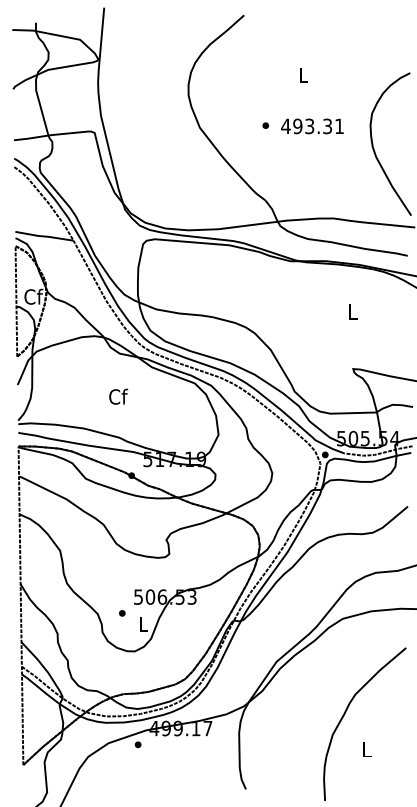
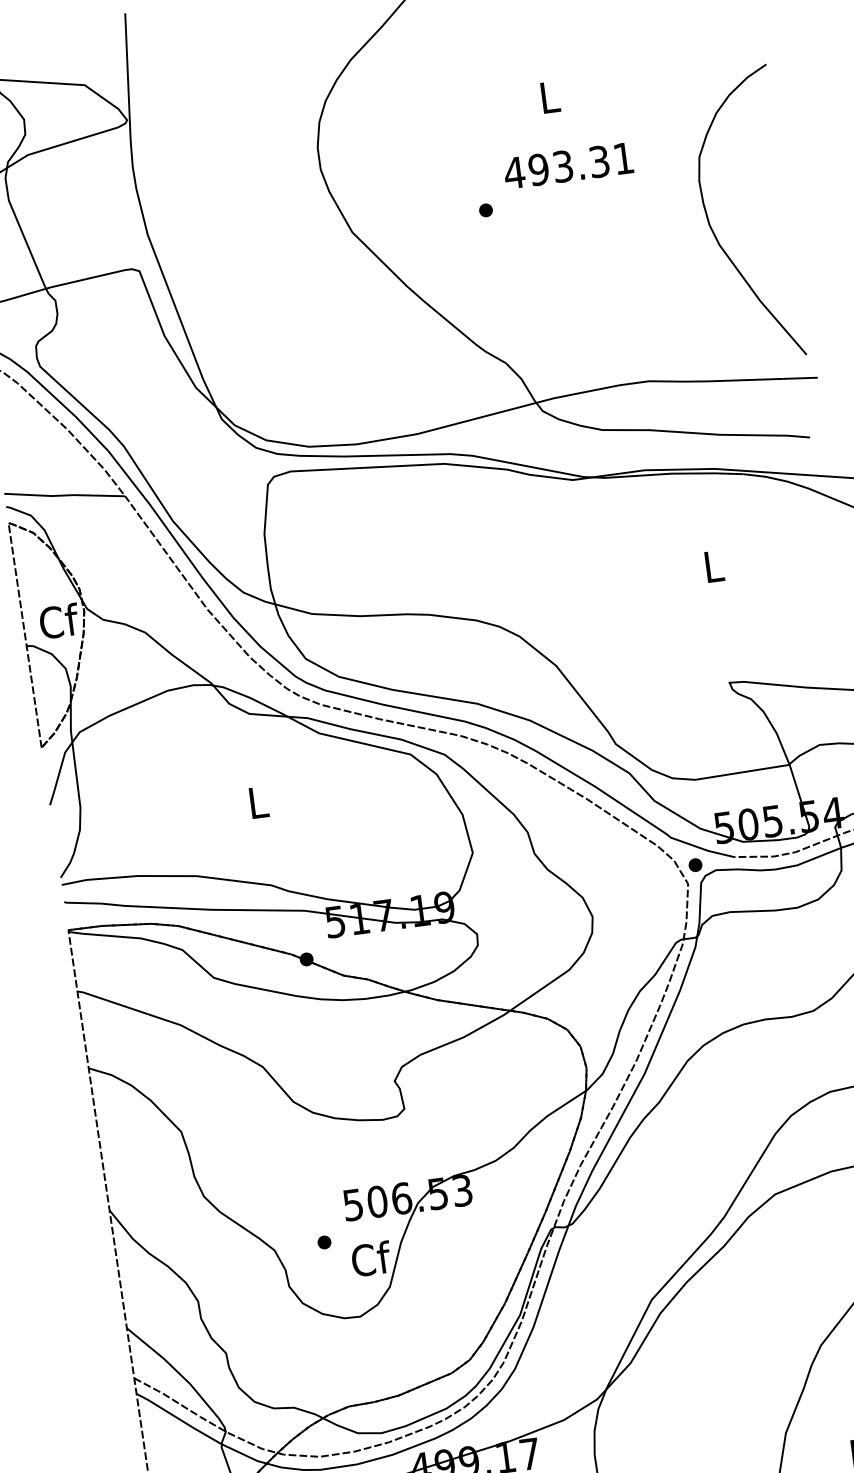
text: (312, 126) -> (568, 165), moved
text: (118, 396) -> (258, 801), Cf -> L
text: (143, 624) -> (370, 1259), L -> Cf

